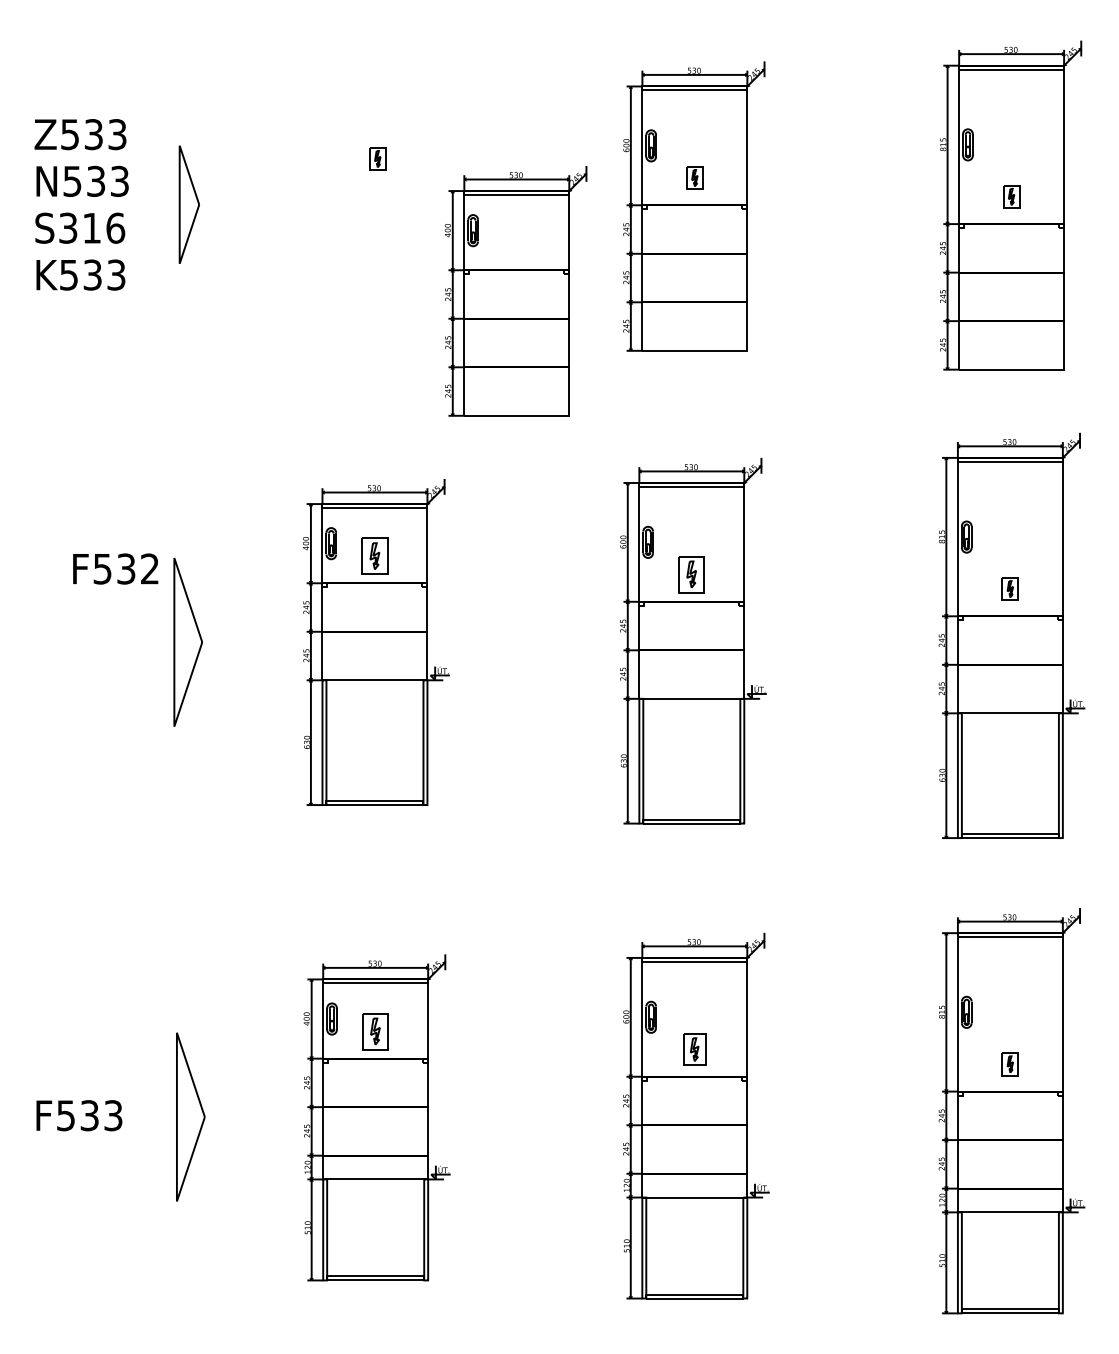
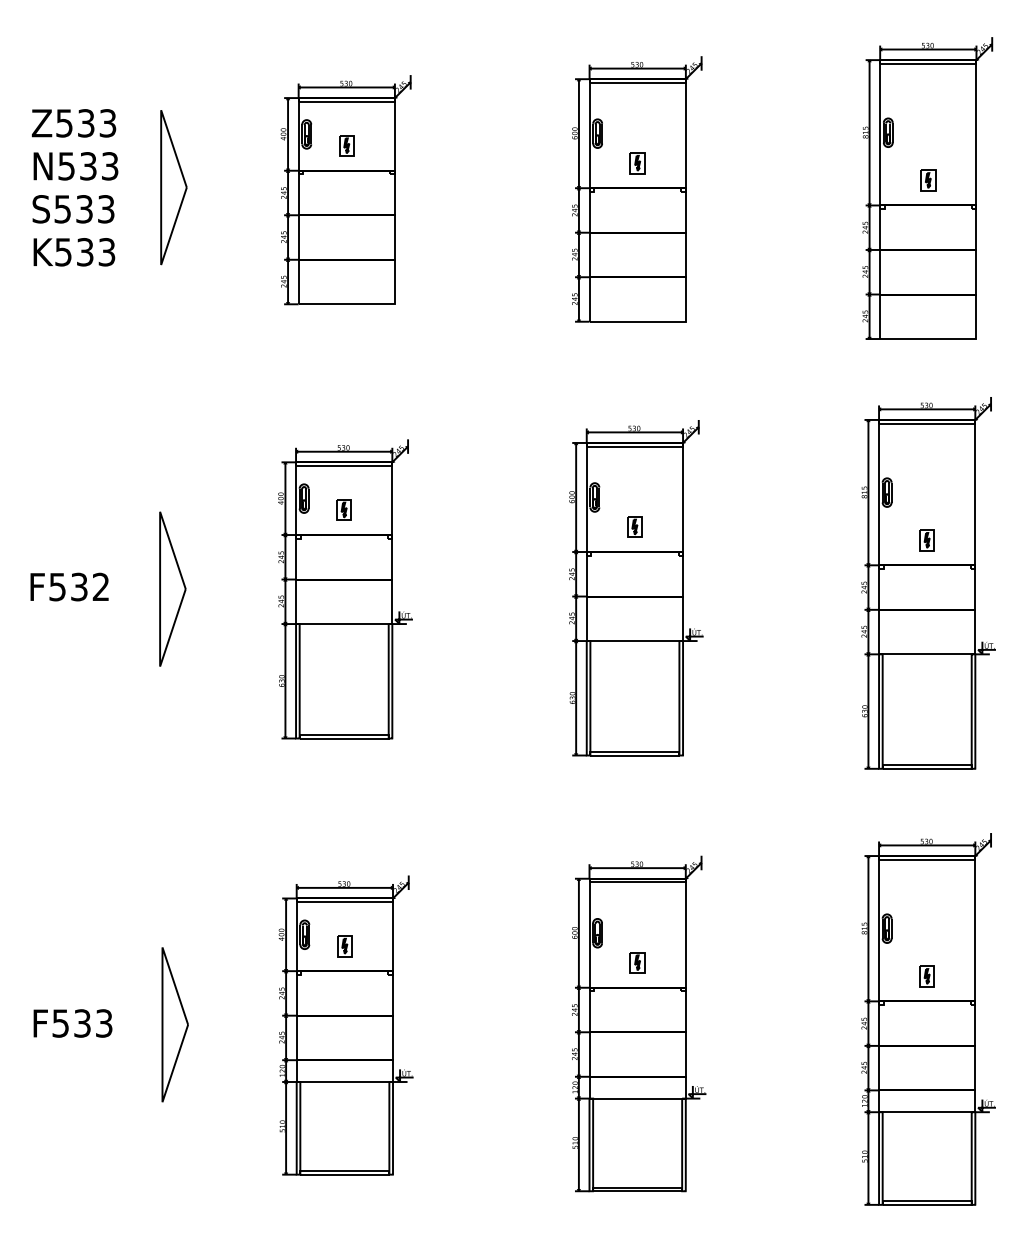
part: (189, 204) -> (174, 187), size x1.43
text: (92, 227) -> (85, 208), S316 -> S533
part: (515, 291) -> (345, 190), moved
part: (374, 555) -> (343, 509), size x0.62
text: (115, 568) -> (69, 586), moved
part: (691, 574) -> (634, 526), size x0.62
part: (375, 1031) -> (344, 946), size x0.62
part: (694, 1049) -> (637, 962), size x0.71

